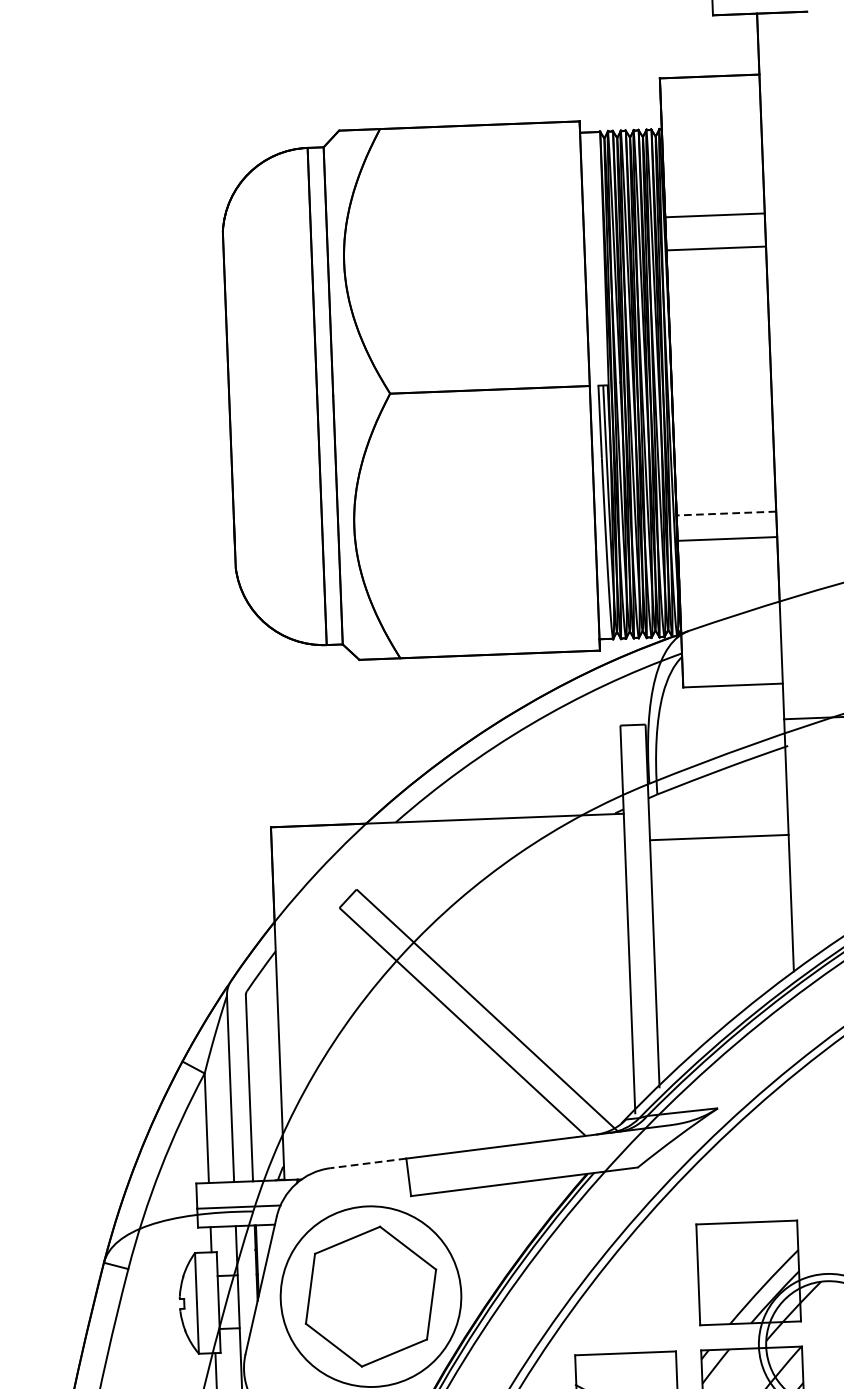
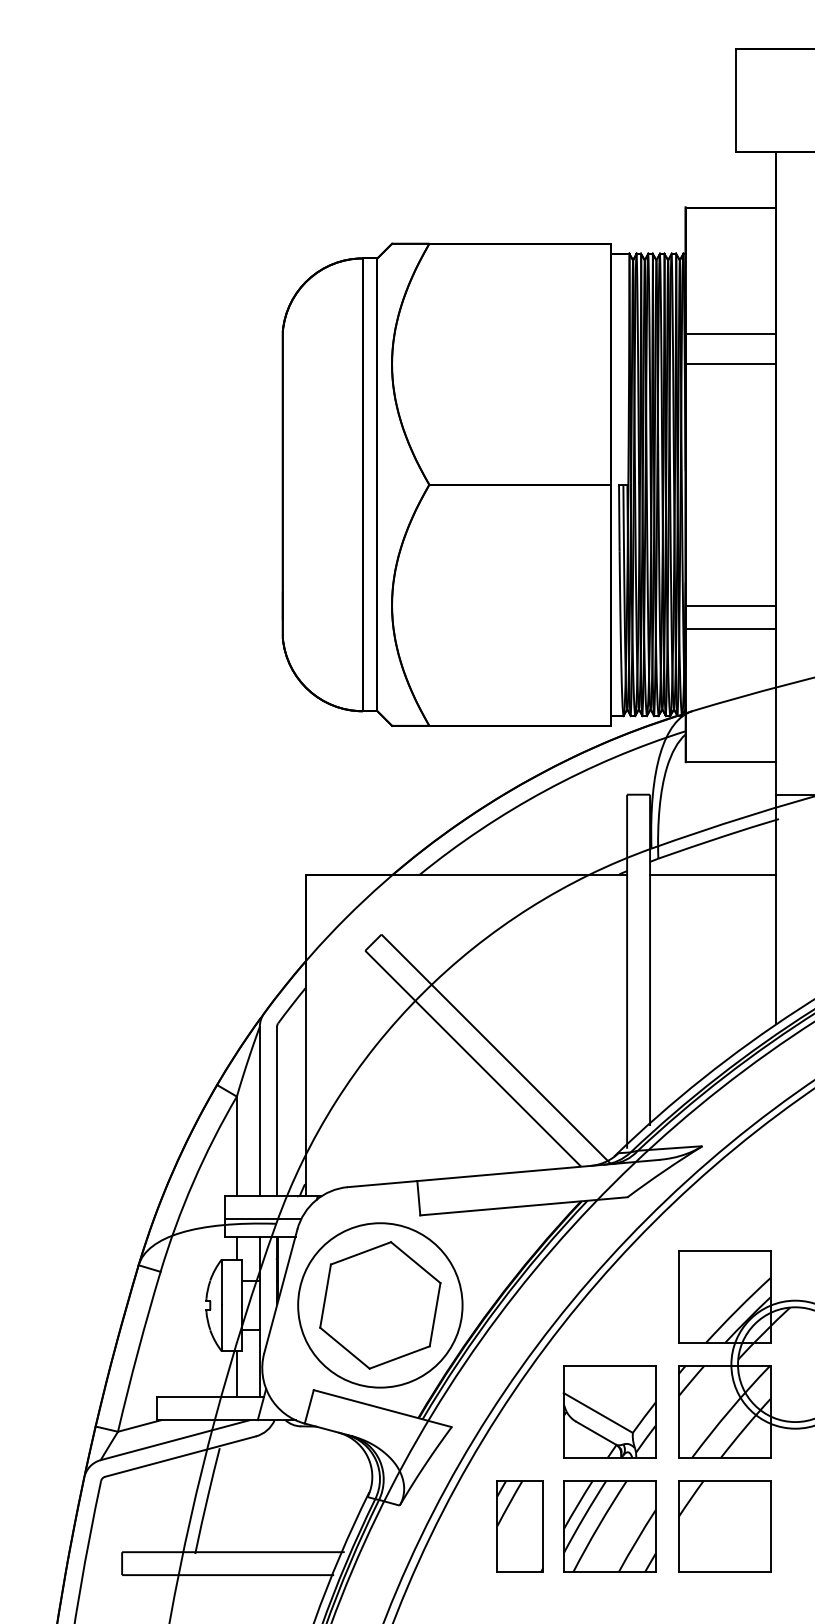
line: (725, 513) -> (730, 605), dashed -> solid
line: (719, 838) -> (713, 875), moved
line: (368, 1163) -> (382, 1184), dashed -> solid

